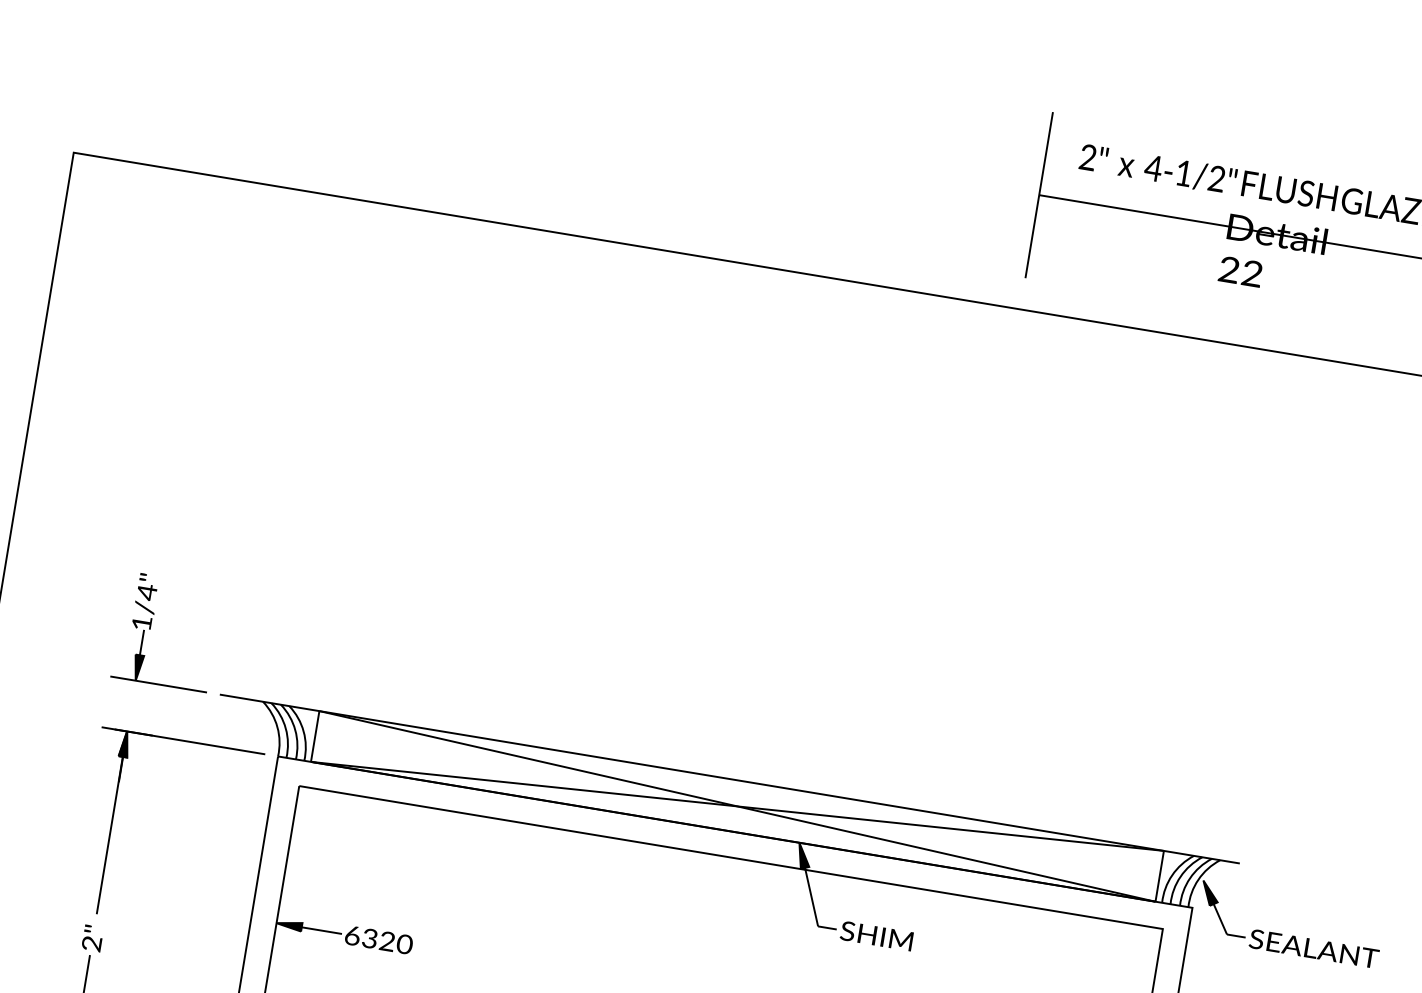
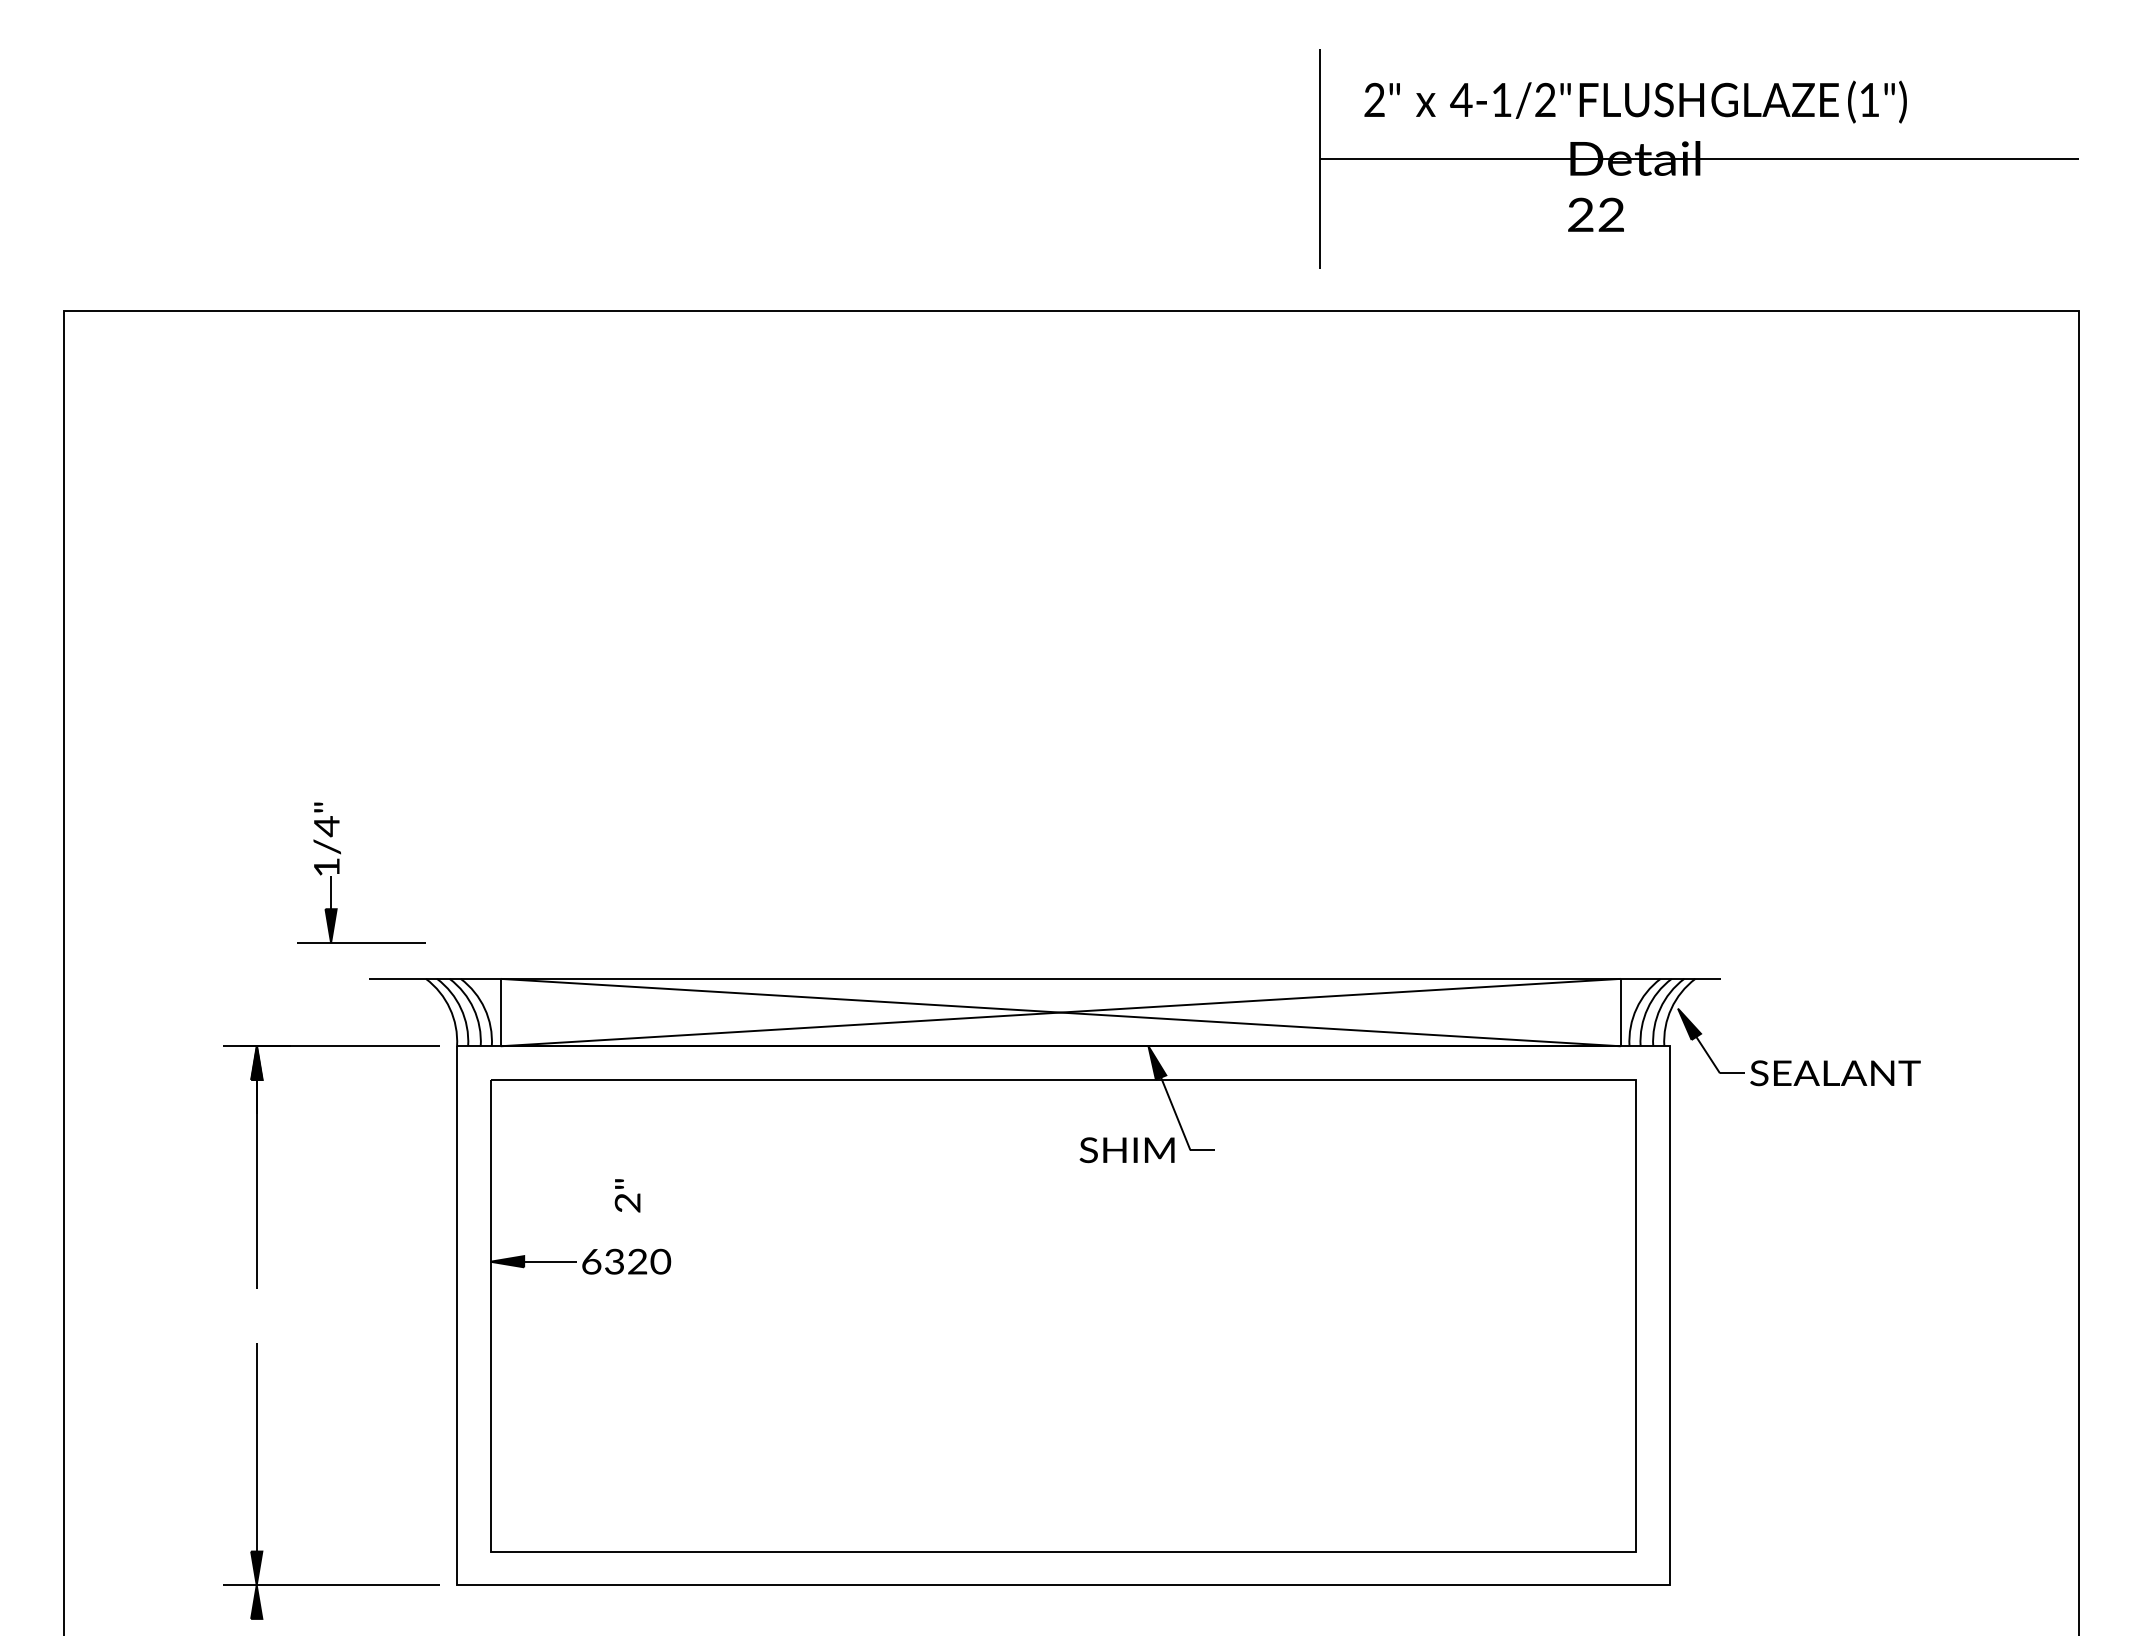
part: (150, 628) -> (339, 872), moved
text: (876, 936) -> (1126, 1150), moved
text: (92, 938) -> (627, 1195), moved

